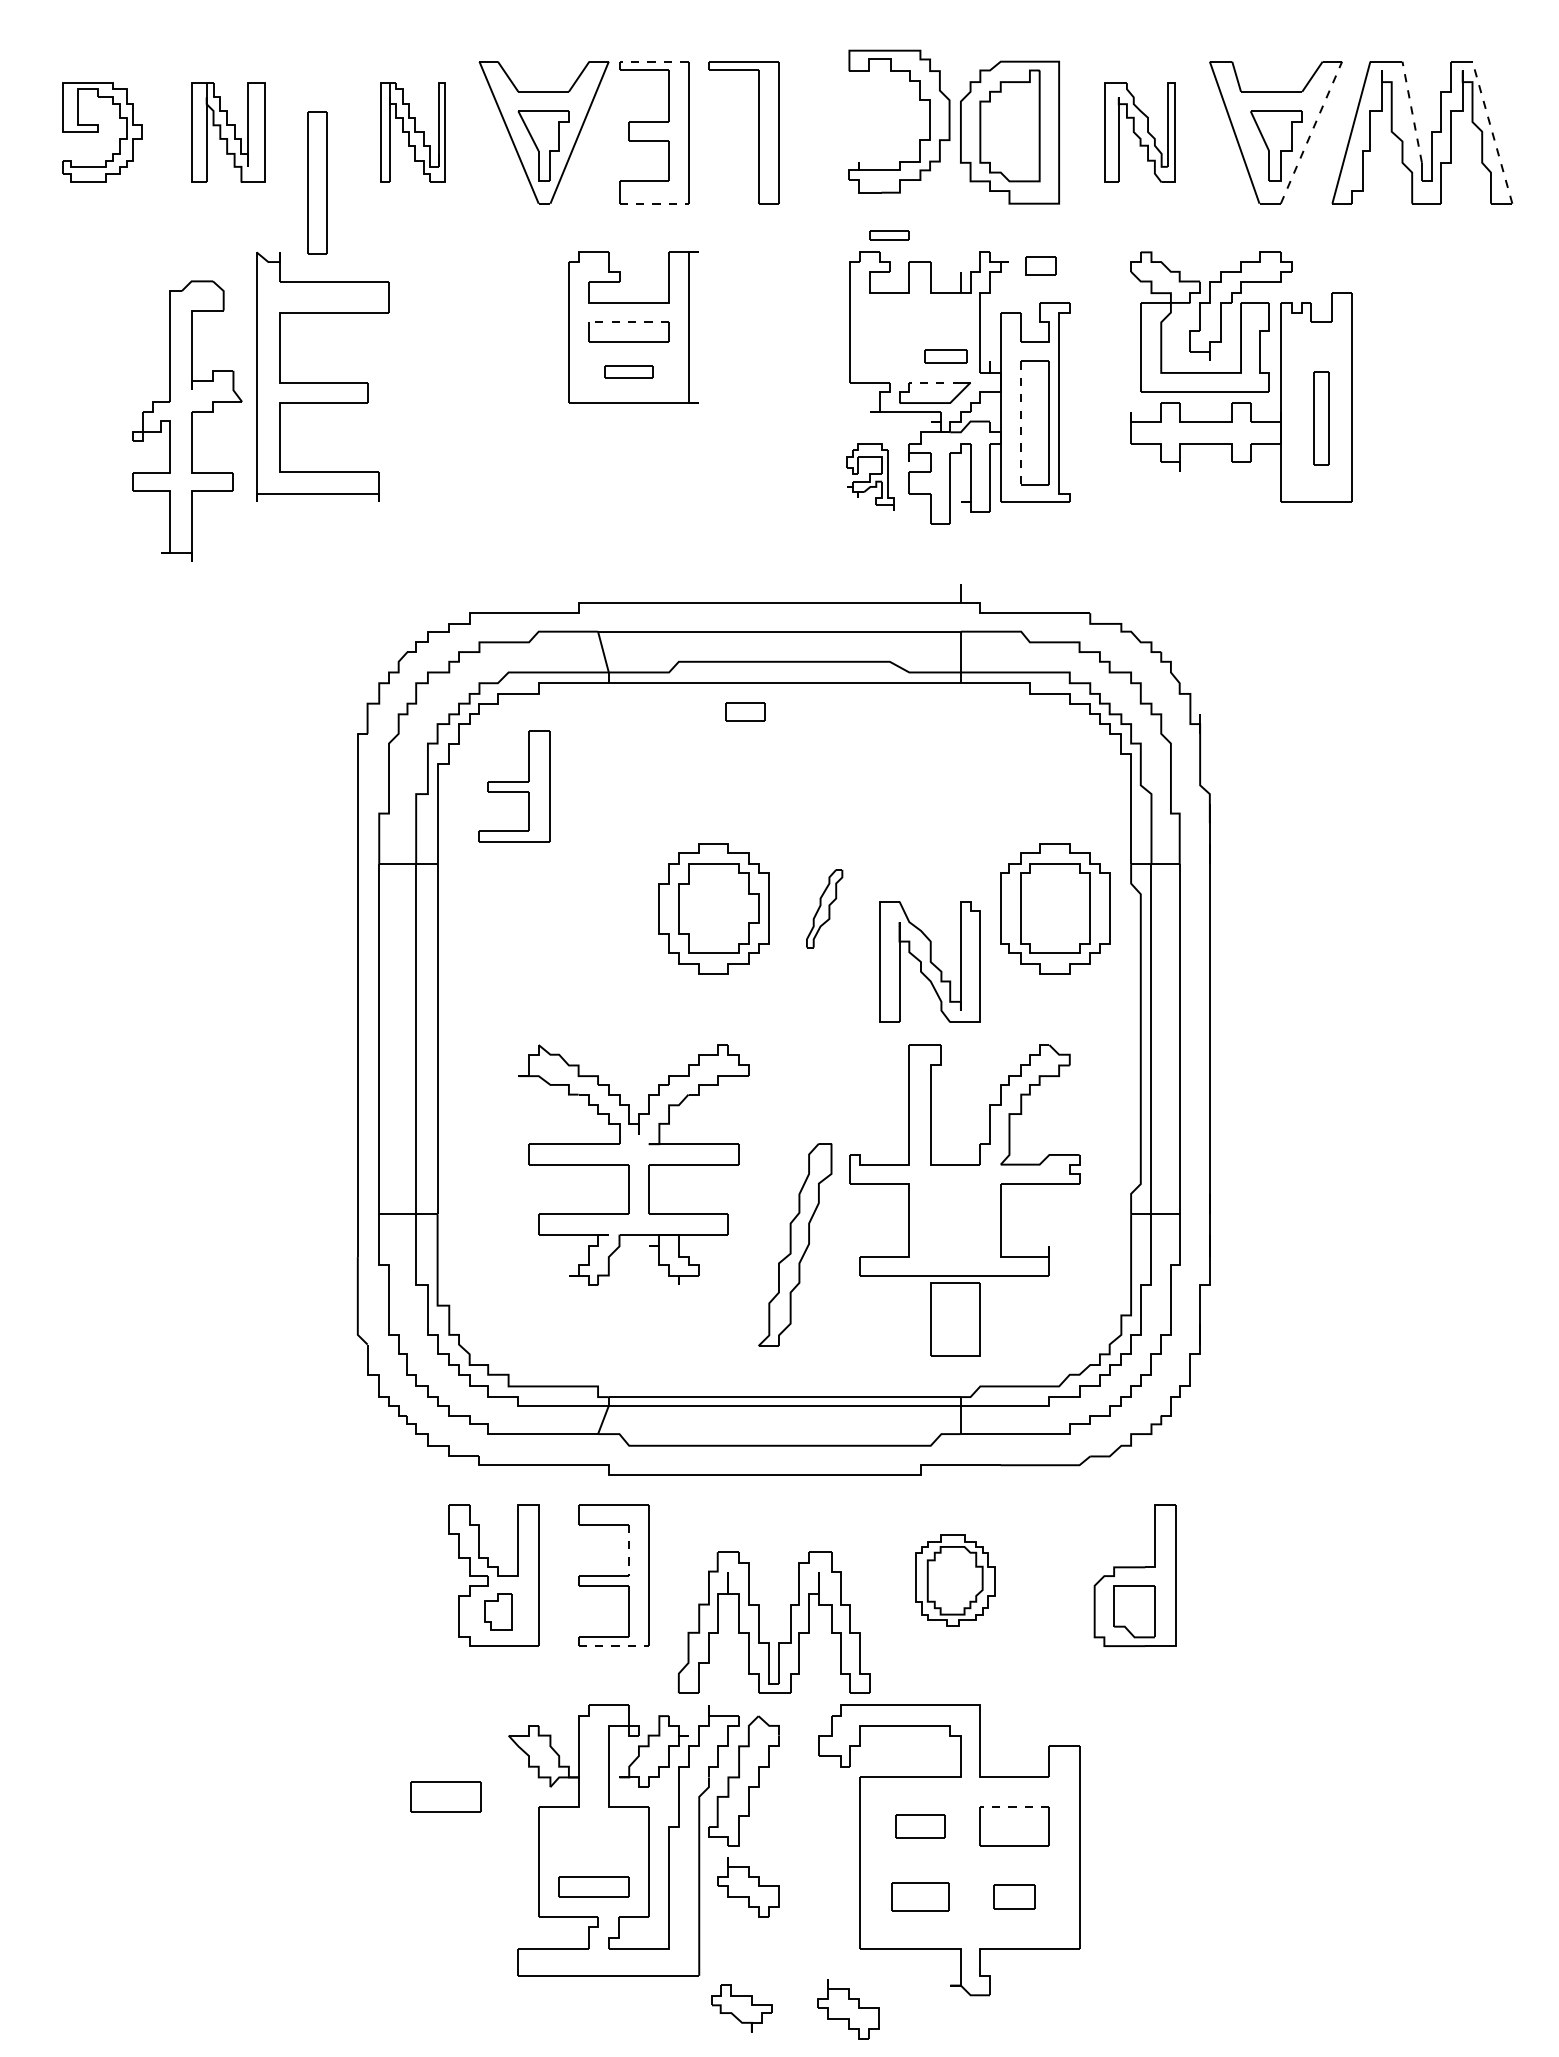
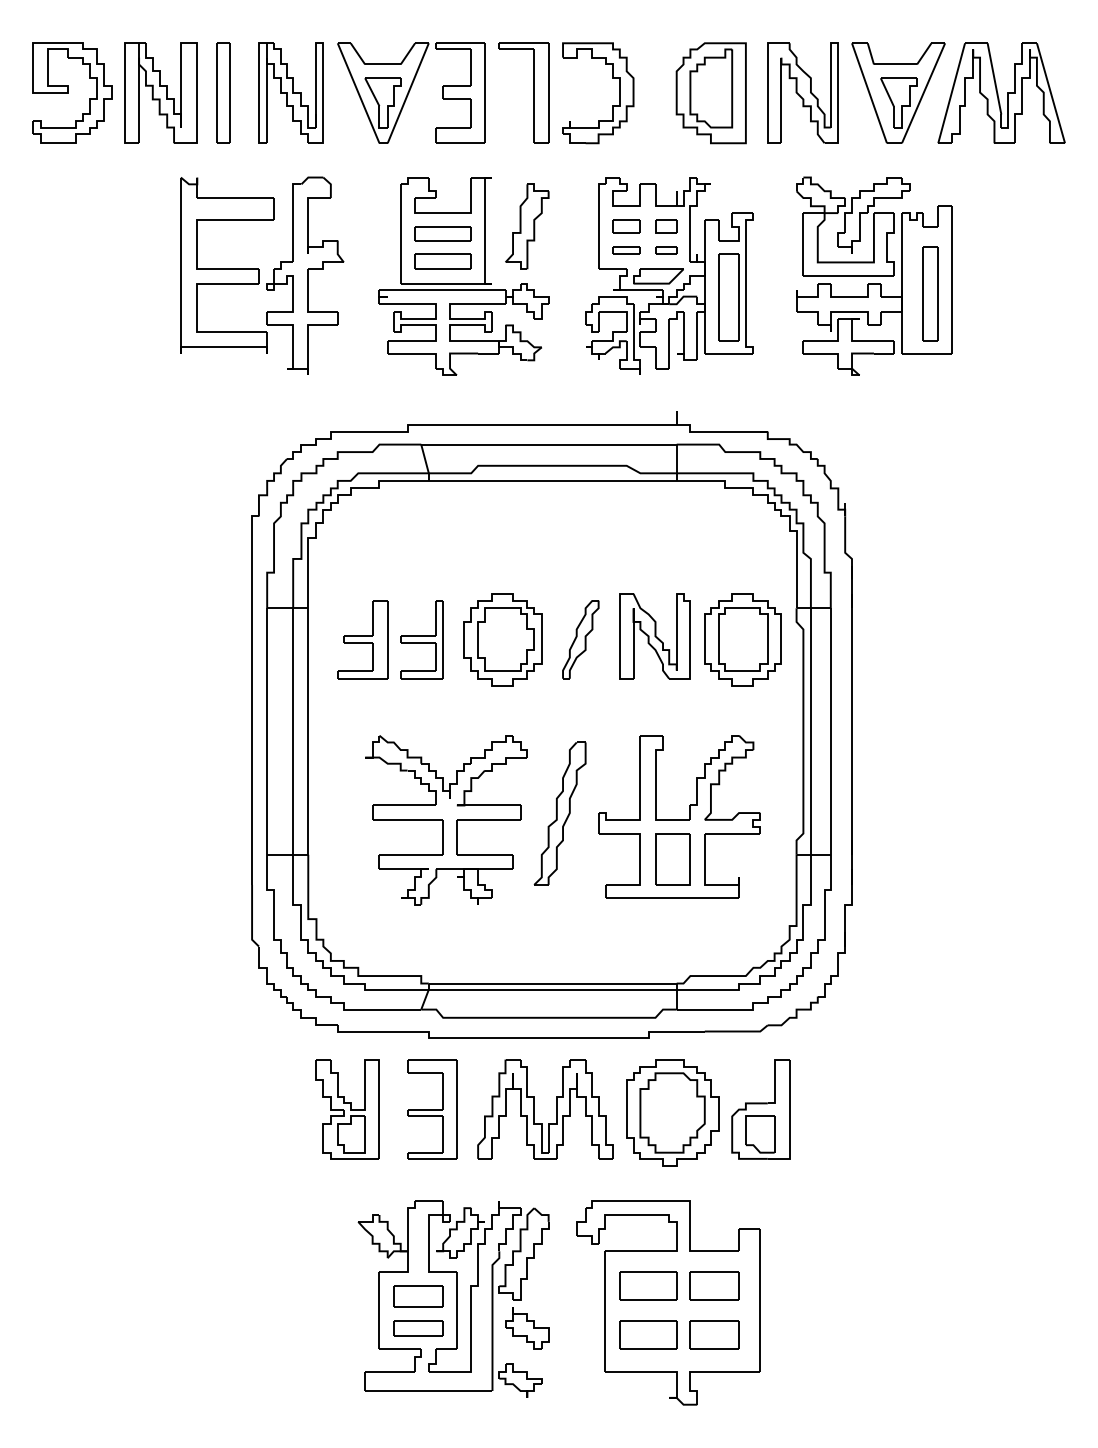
line: (654, 61) -> (460, 43), dashed -> solid
line: (1412, 111) -> (994, 78), dashed -> solid
part: (102, 132) -> (72, 93), size x1.43
part: (228, 132) -> (161, 93), size x1.43
part: (413, 132) -> (291, 93), size x1.43
part: (1139, 132) -> (802, 93), size x1.43
line: (1311, 132) -> (923, 93), dashed -> solid
line: (1492, 132) -> (1051, 93), dashed -> solid
part: (919, 139) -> (612, 105), moved
part: (317, 182) -> (223, 93), moved
line: (654, 203) -> (460, 143), dashed -> solid
part: (889, 235) -> (626, 250), moved
part: (1040, 265) -> (665, 226), moved
line: (629, 322) -> (443, 226), dashed -> solid
part: (748, 322) -> (527, 226), added
part: (945, 356) -> (665, 250), size x0.71
part: (628, 371) -> (442, 261), size x1.67
line: (935, 382) -> (658, 269), dashed -> solid
part: (1321, 418) -> (930, 294), size x1.43
part: (187, 420) -> (305, 275), moved
line: (1021, 423) -> (719, 298), dashed -> solid
part: (658, 467) -> (463, 328), added
part: (870, 476) -> (613, 335), size x1.67
part: (1204, 492) -> (848, 346), added
part: (745, 711) -> (626, 226), moved
part: (514, 786) -> (362, 639), moved
part: (598, 908) -> (421, 639), added
part: (824, 908) -> (580, 639), size x1.43
part: (929, 961) -> (654, 635), moved
part: (795, 1244) -> (560, 813), moved
part: (955, 1319) -> (672, 859), moved
line: (629, 1550) -> (443, 1091), dashed -> solid
part: (1134, 1575) -> (760, 1109), moved
part: (955, 1580) -> (672, 1112), size x1.67
part: (498, 1611) -> (351, 1134), size x1.43
part: (759, 1622) -> (534, 1109), moved
line: (614, 1646) -> (432, 1159), dashed -> solid
part: (445, 1796) -> (418, 1296), moved
line: (1014, 1806) -> (714, 1271), dashed -> solid
part: (920, 1826) -> (648, 1285), size x1.67
part: (920, 1896) -> (648, 1335), size x1.43
part: (1014, 1896) -> (714, 1335), size x1.67
part: (741, 2008) -> (520, 1380), moved
part: (848, 2009) -> (597, 1414), removed

